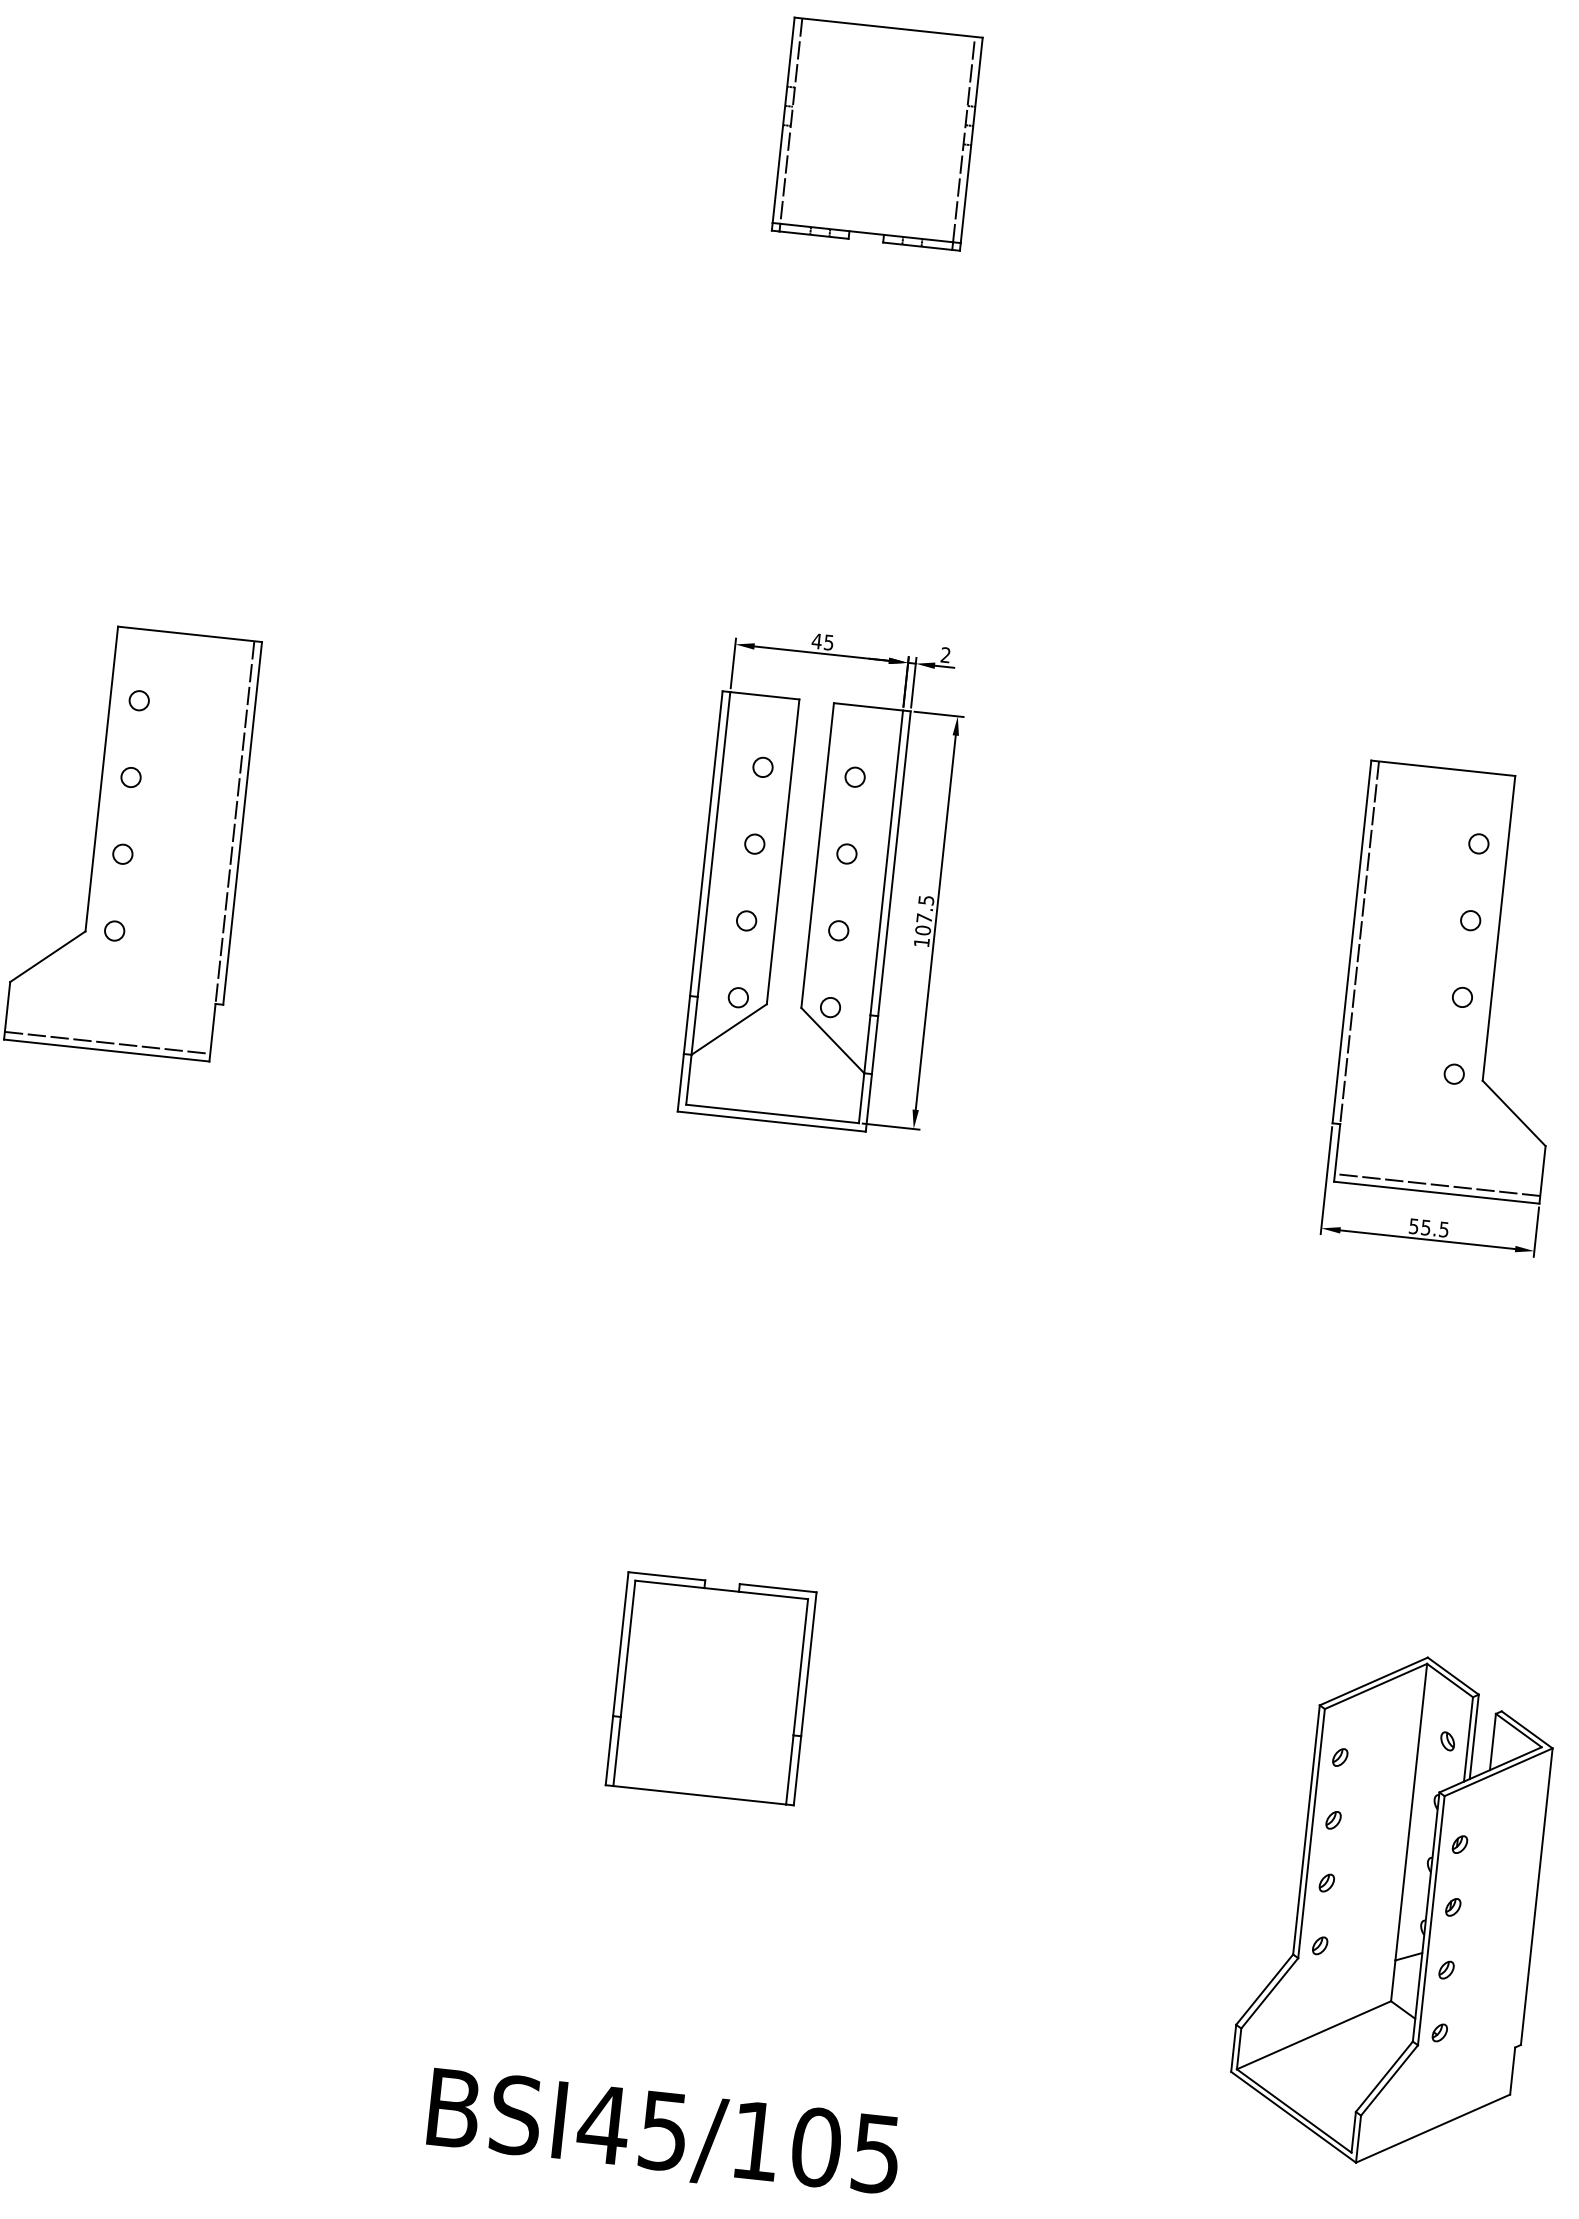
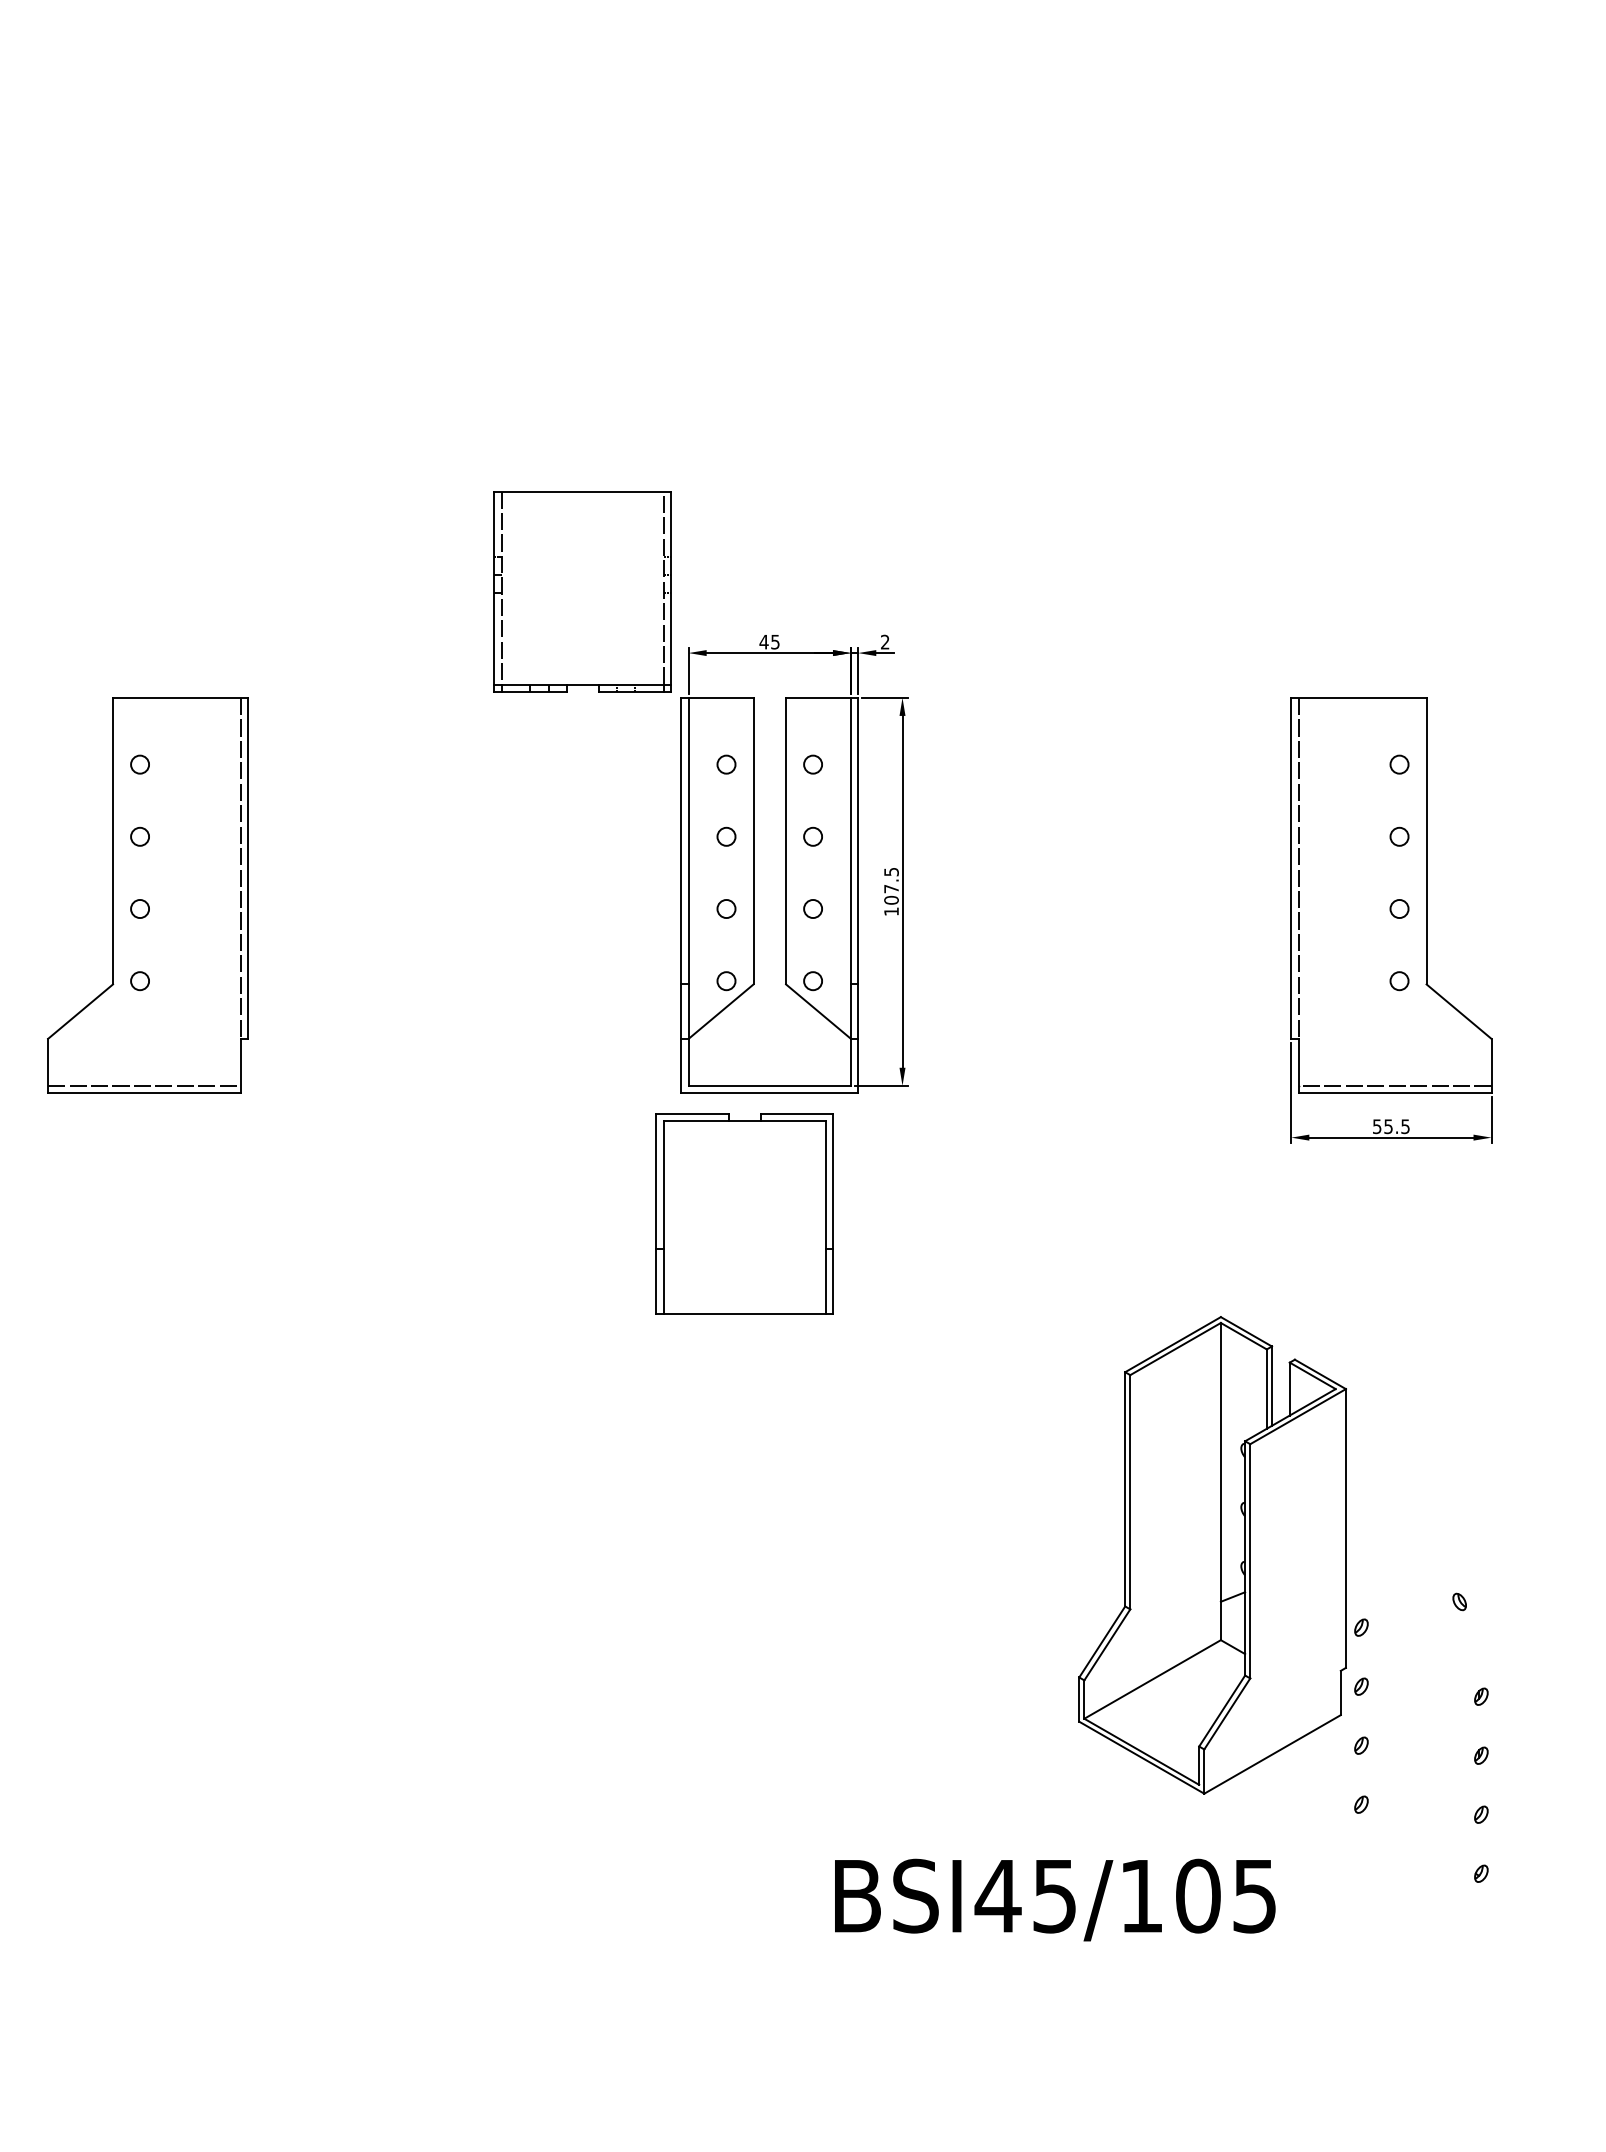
part: (876, 133) -> (582, 591), moved
part: (710, 1687) -> (744, 1213), moved
part: (1391, 1910) -> (1212, 1555), moved
text: (664, 2134) -> (1055, 1899), moved

